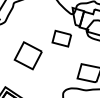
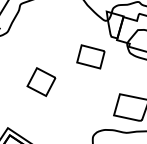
part: (27, 55) -> (40, 81), size x0.7

